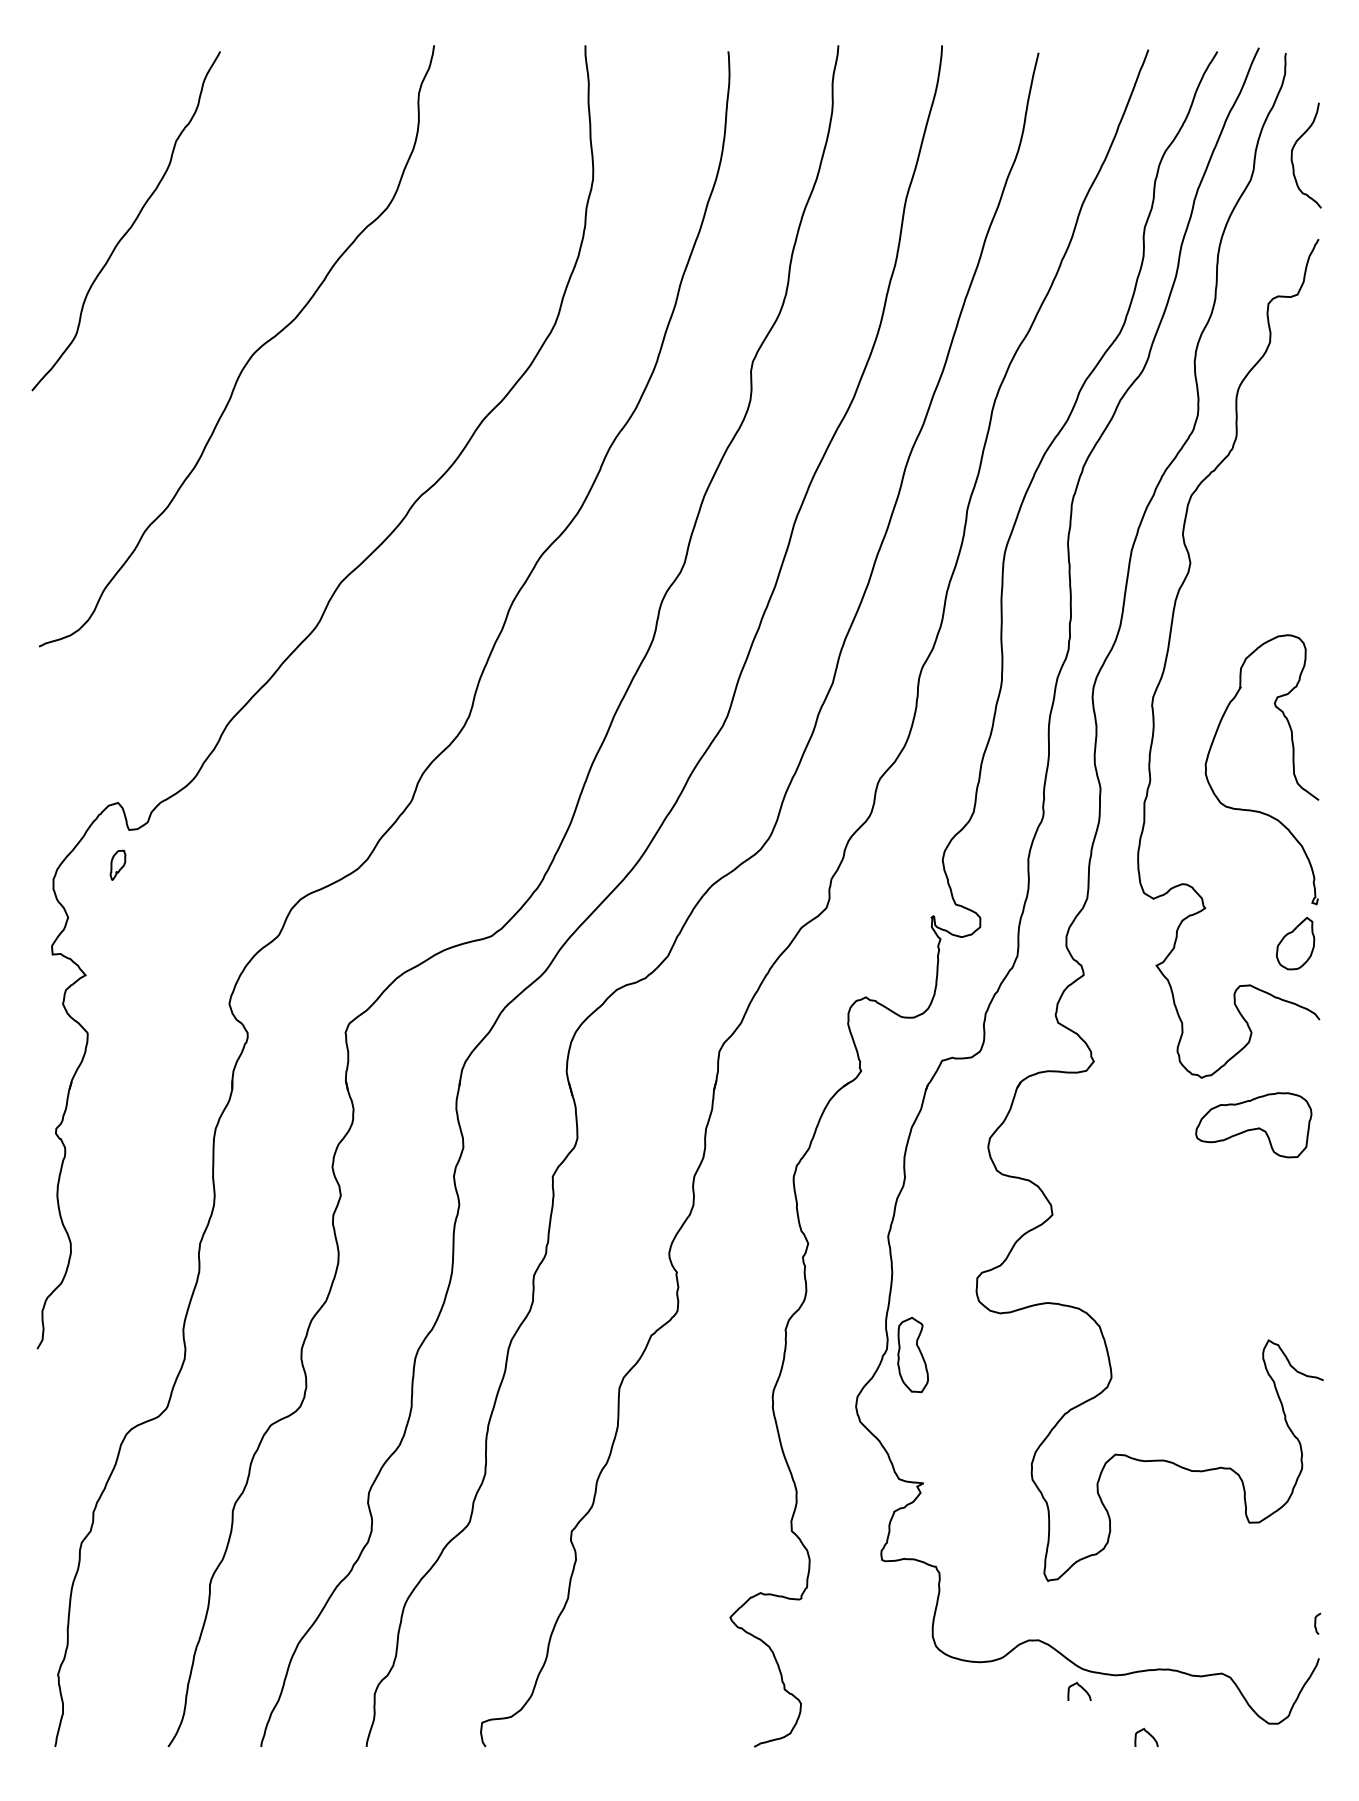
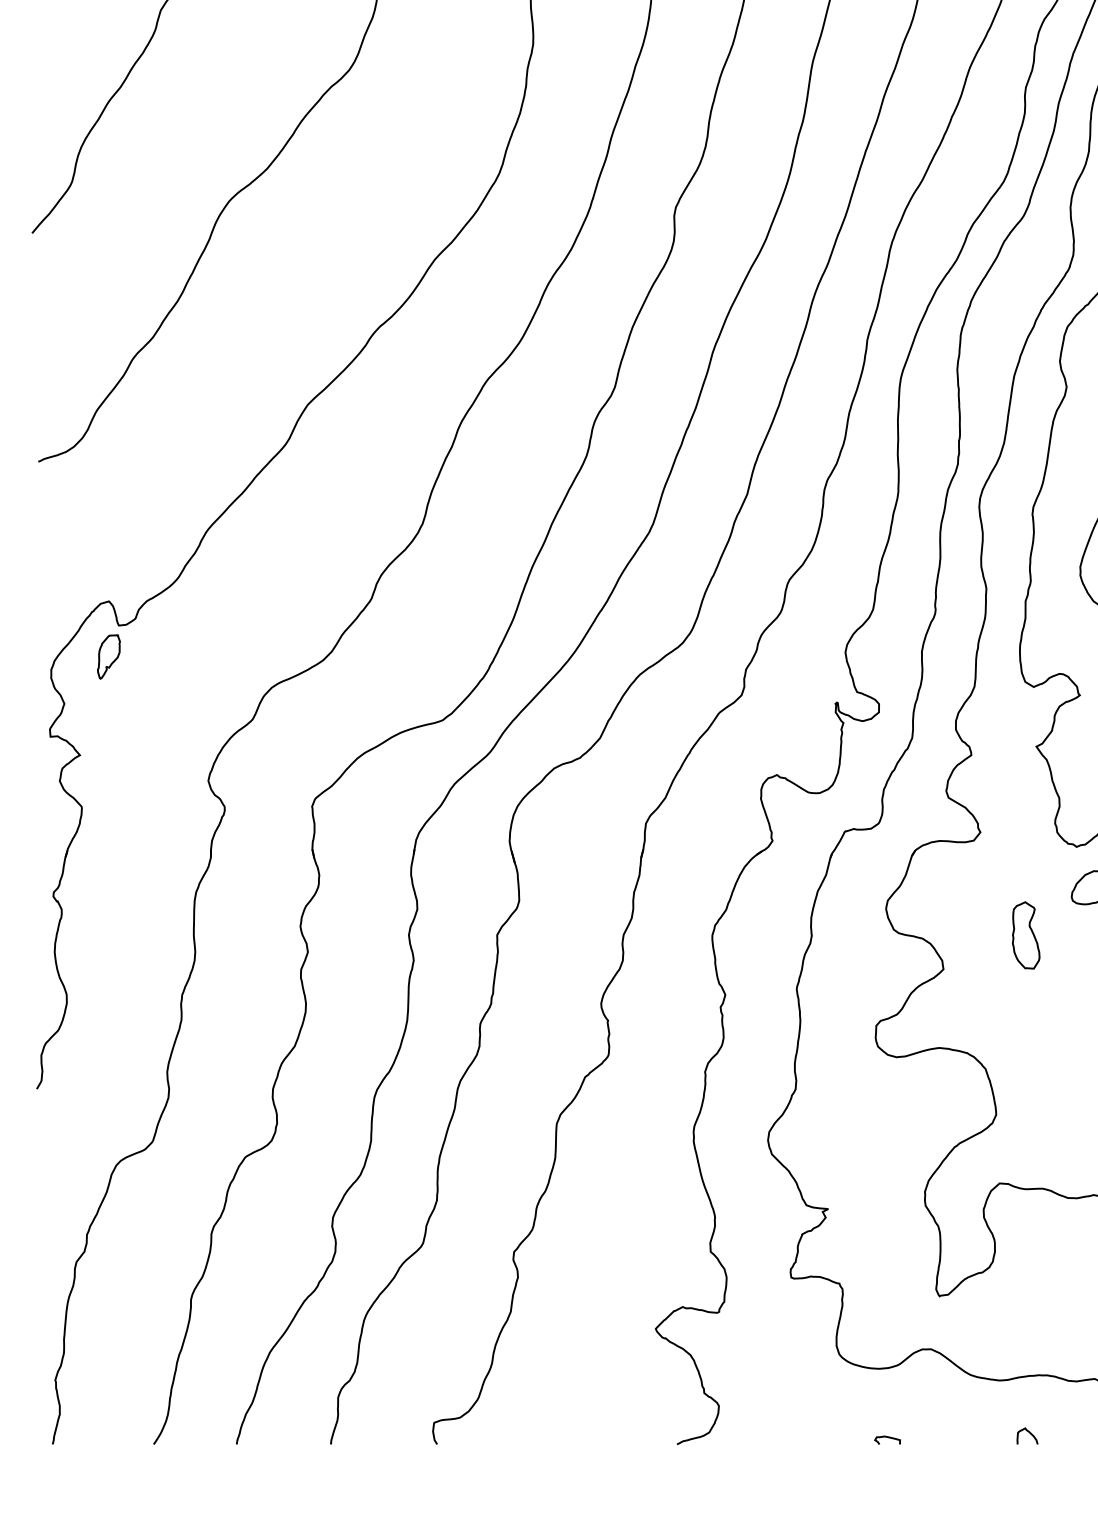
part: (117, 865) -> (108, 657), size x1.67
part: (912, 1354) -> (1025, 935), moved
curve: (1081, 1688) -> (969, 1392), removed
curve: (989, 1739) -> (887, 1437), added

